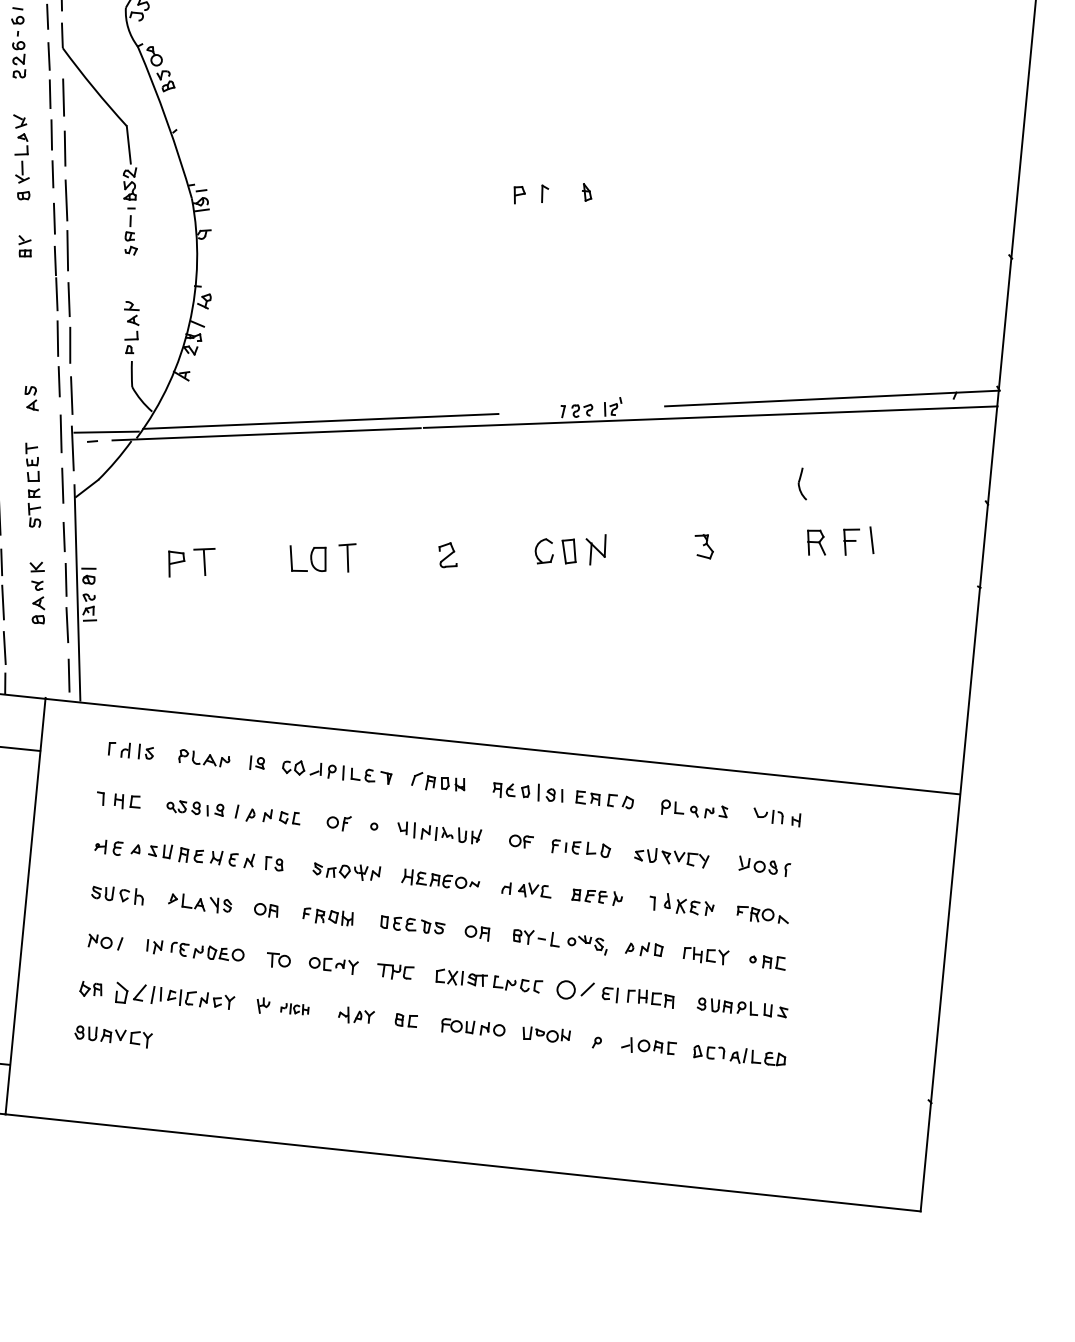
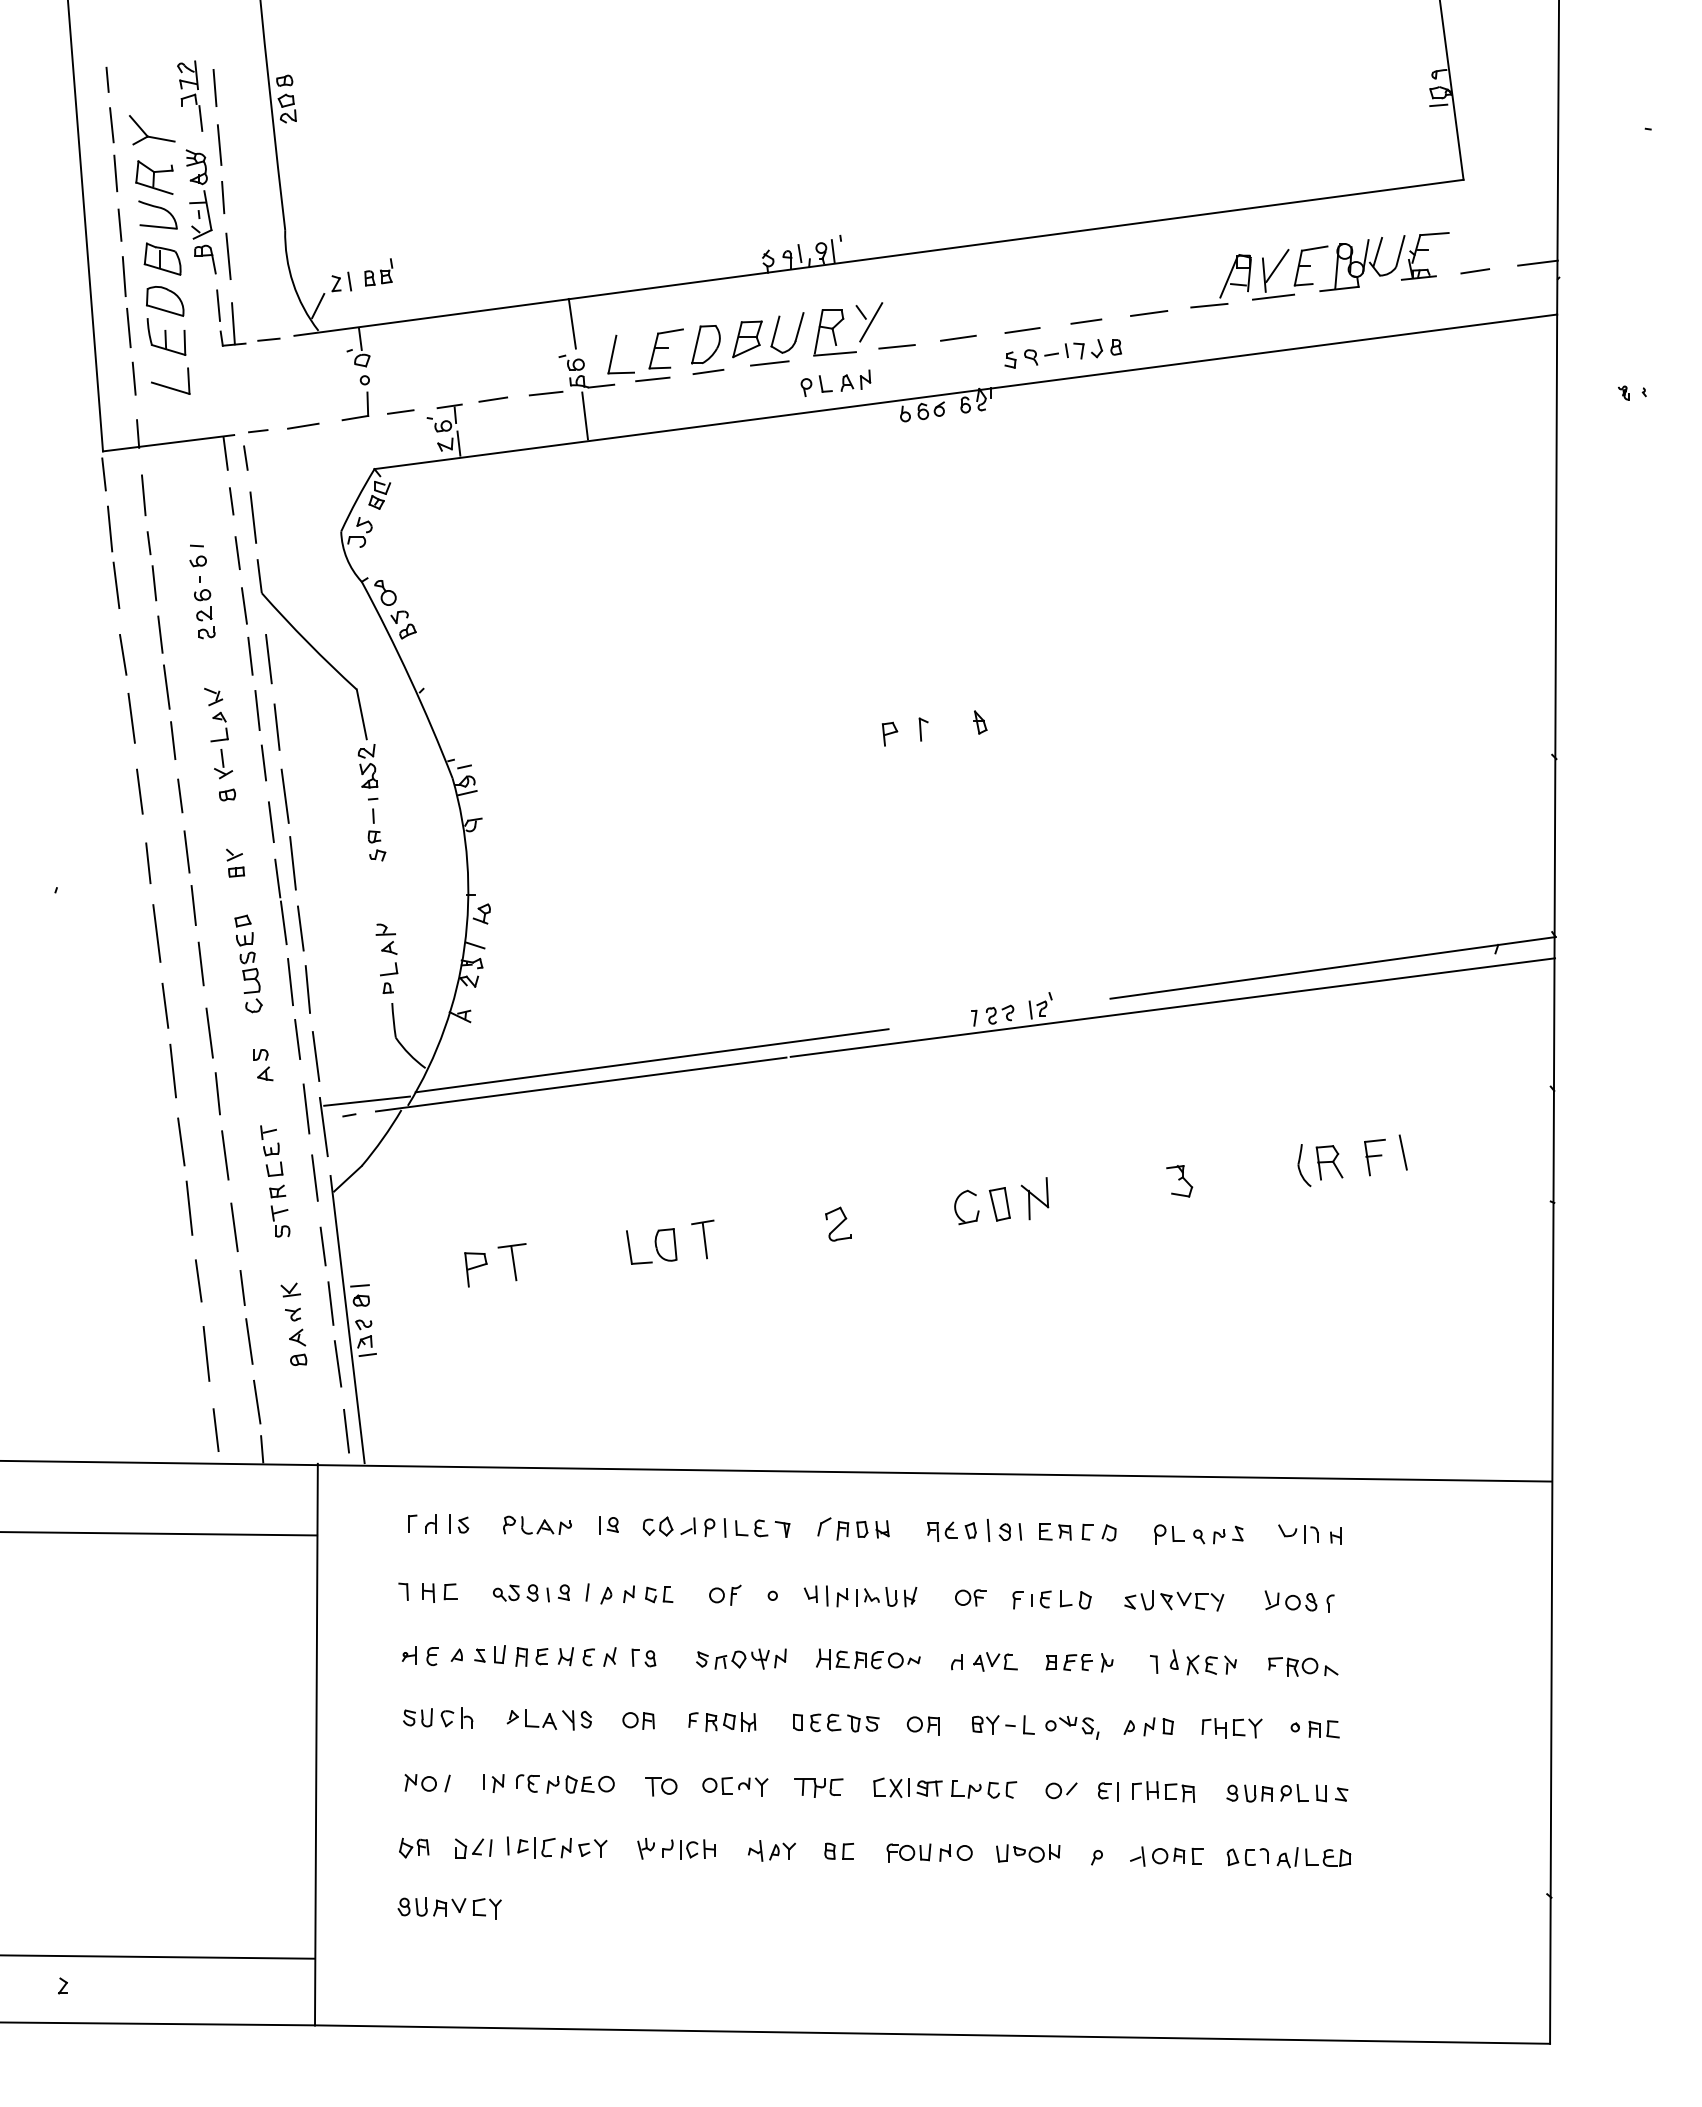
part: (27, 322) -> (248, 963), added
part: (803, 483) -> (1304, 1165), moved
part: (575, 990) -> (1061, 1790), size x0.62
part: (135, 993) -> (473, 1848), size x0.71
part: (294, 1009) -> (688, 1849), size x1.43

